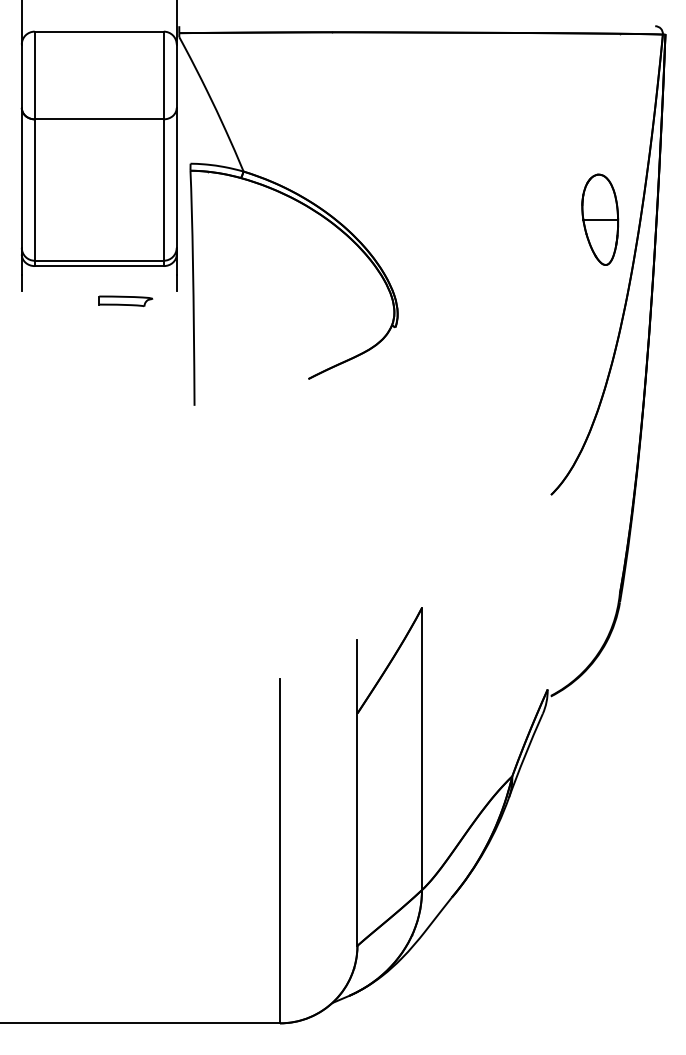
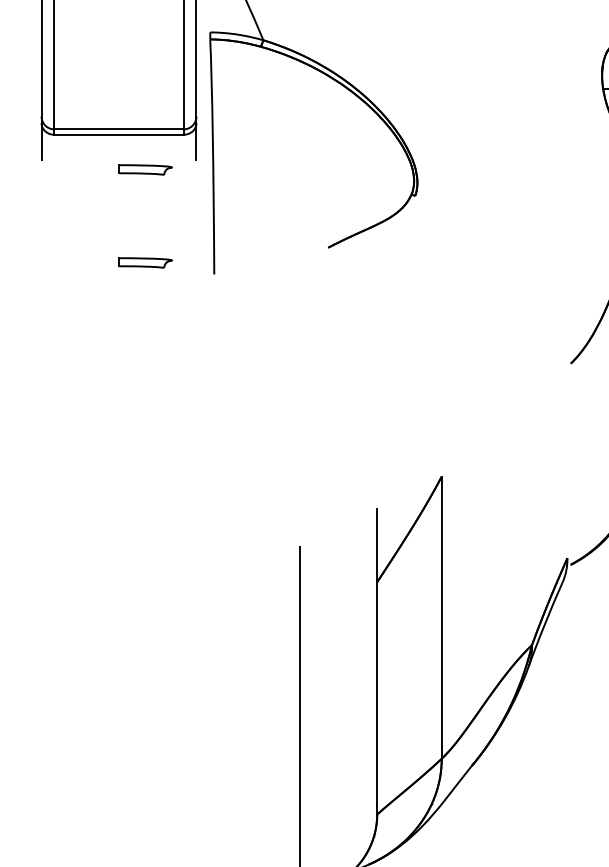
part: (125, 394) -> (145, 263), added

